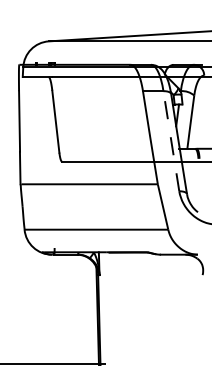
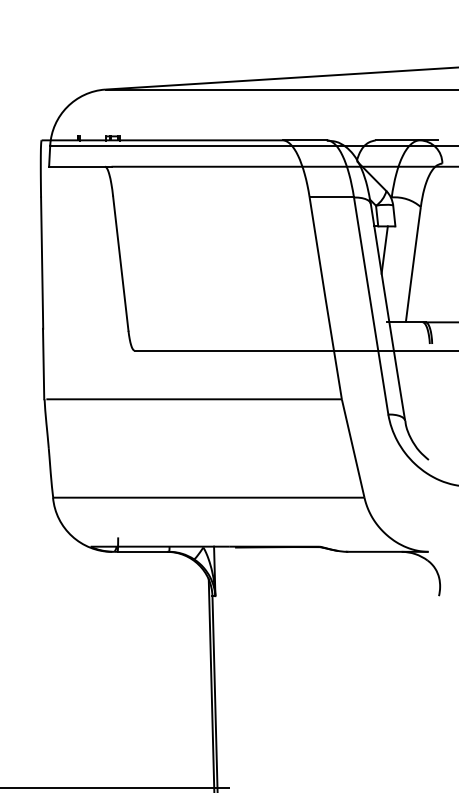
line: (171, 141) -> (371, 306), dashed -> solid

